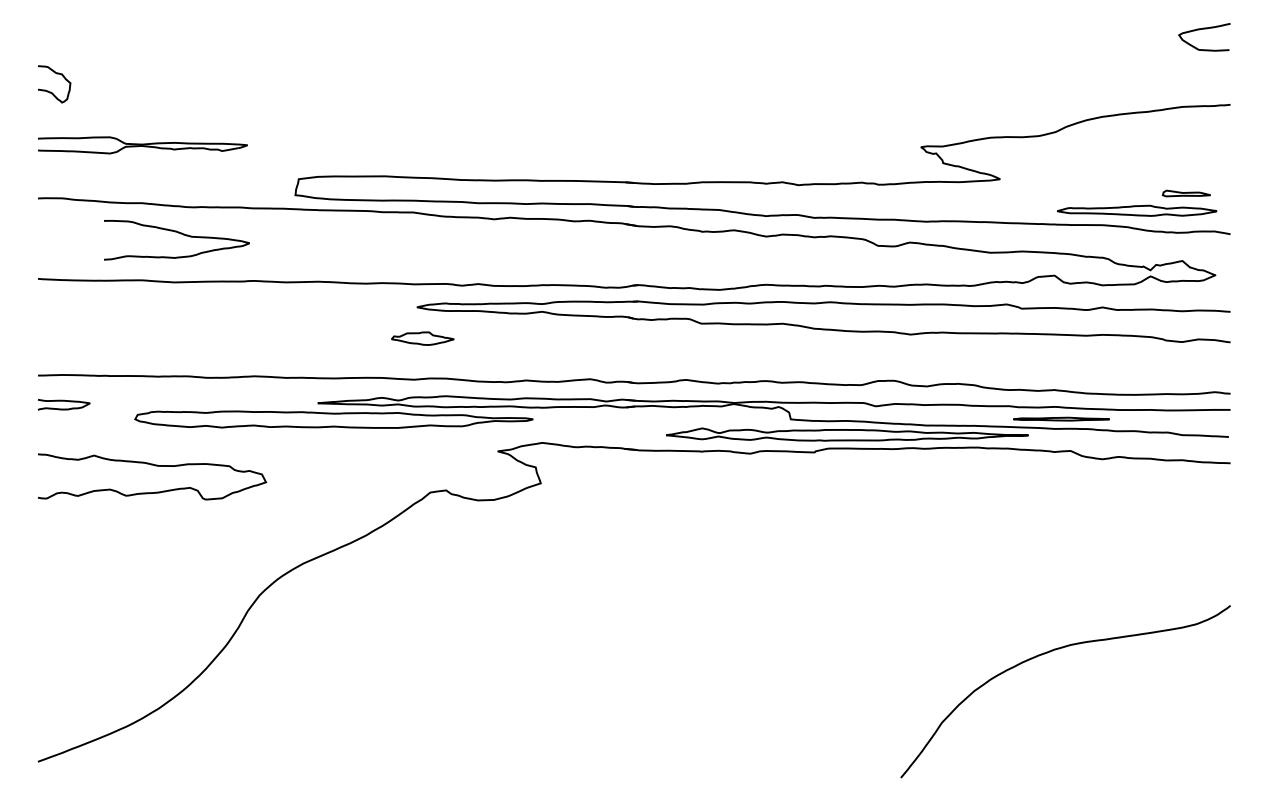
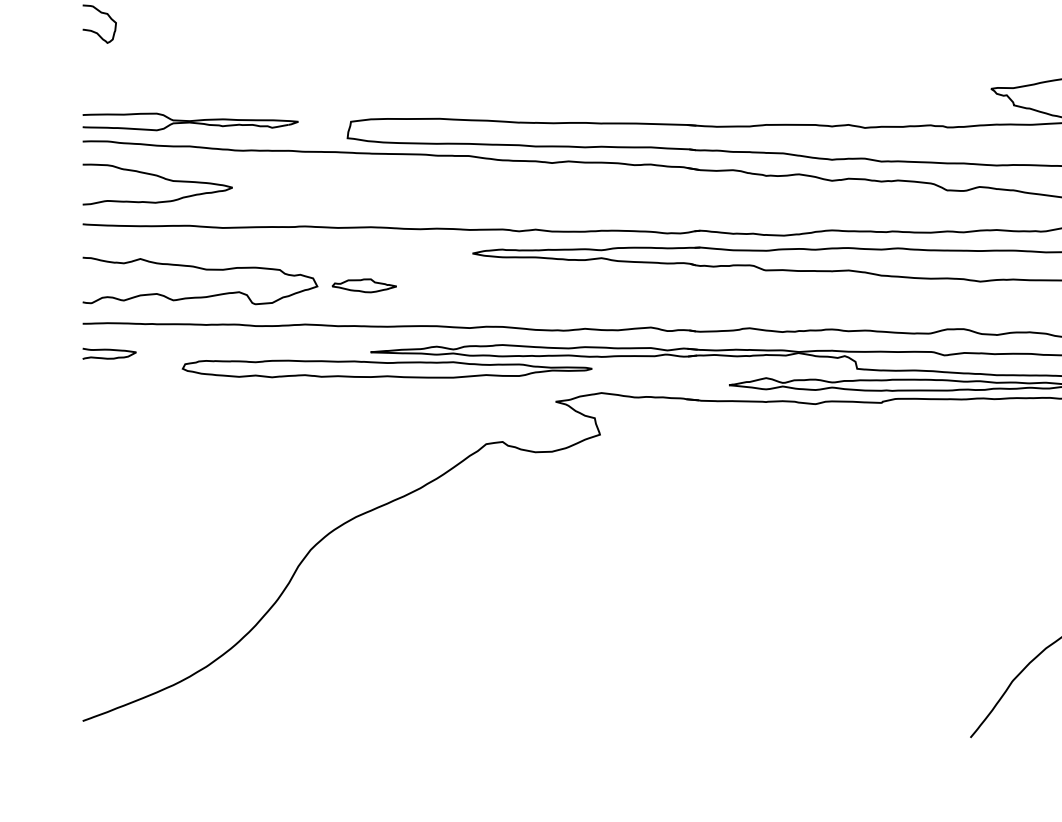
part: (142, 145) -> (190, 122), moved
curve: (180, 234) -> (161, 178), moved
part: (422, 338) -> (364, 285), moved
curve: (155, 466) -> (203, 270), moved

